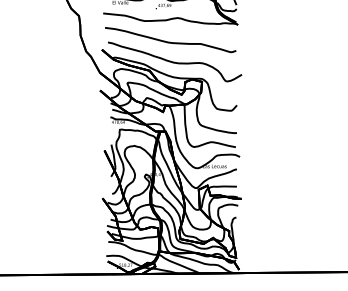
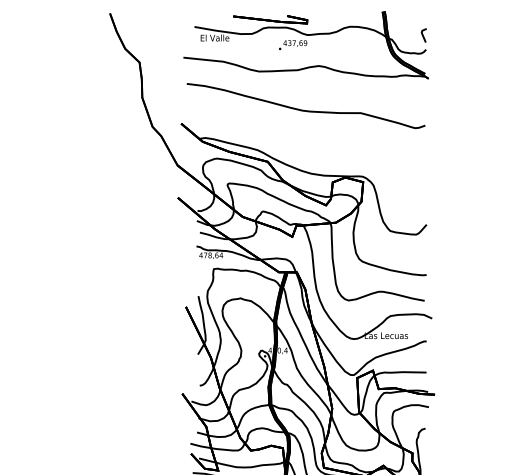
curve: (174, 61) -> (313, 145), removed

